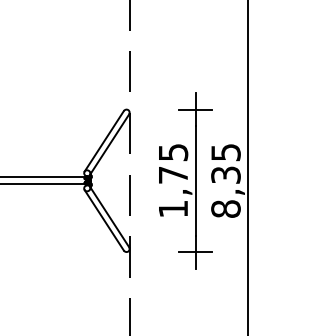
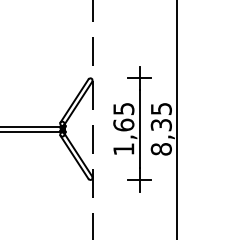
text: (172, 174) -> (123, 124), 1,75 -> 1,65

